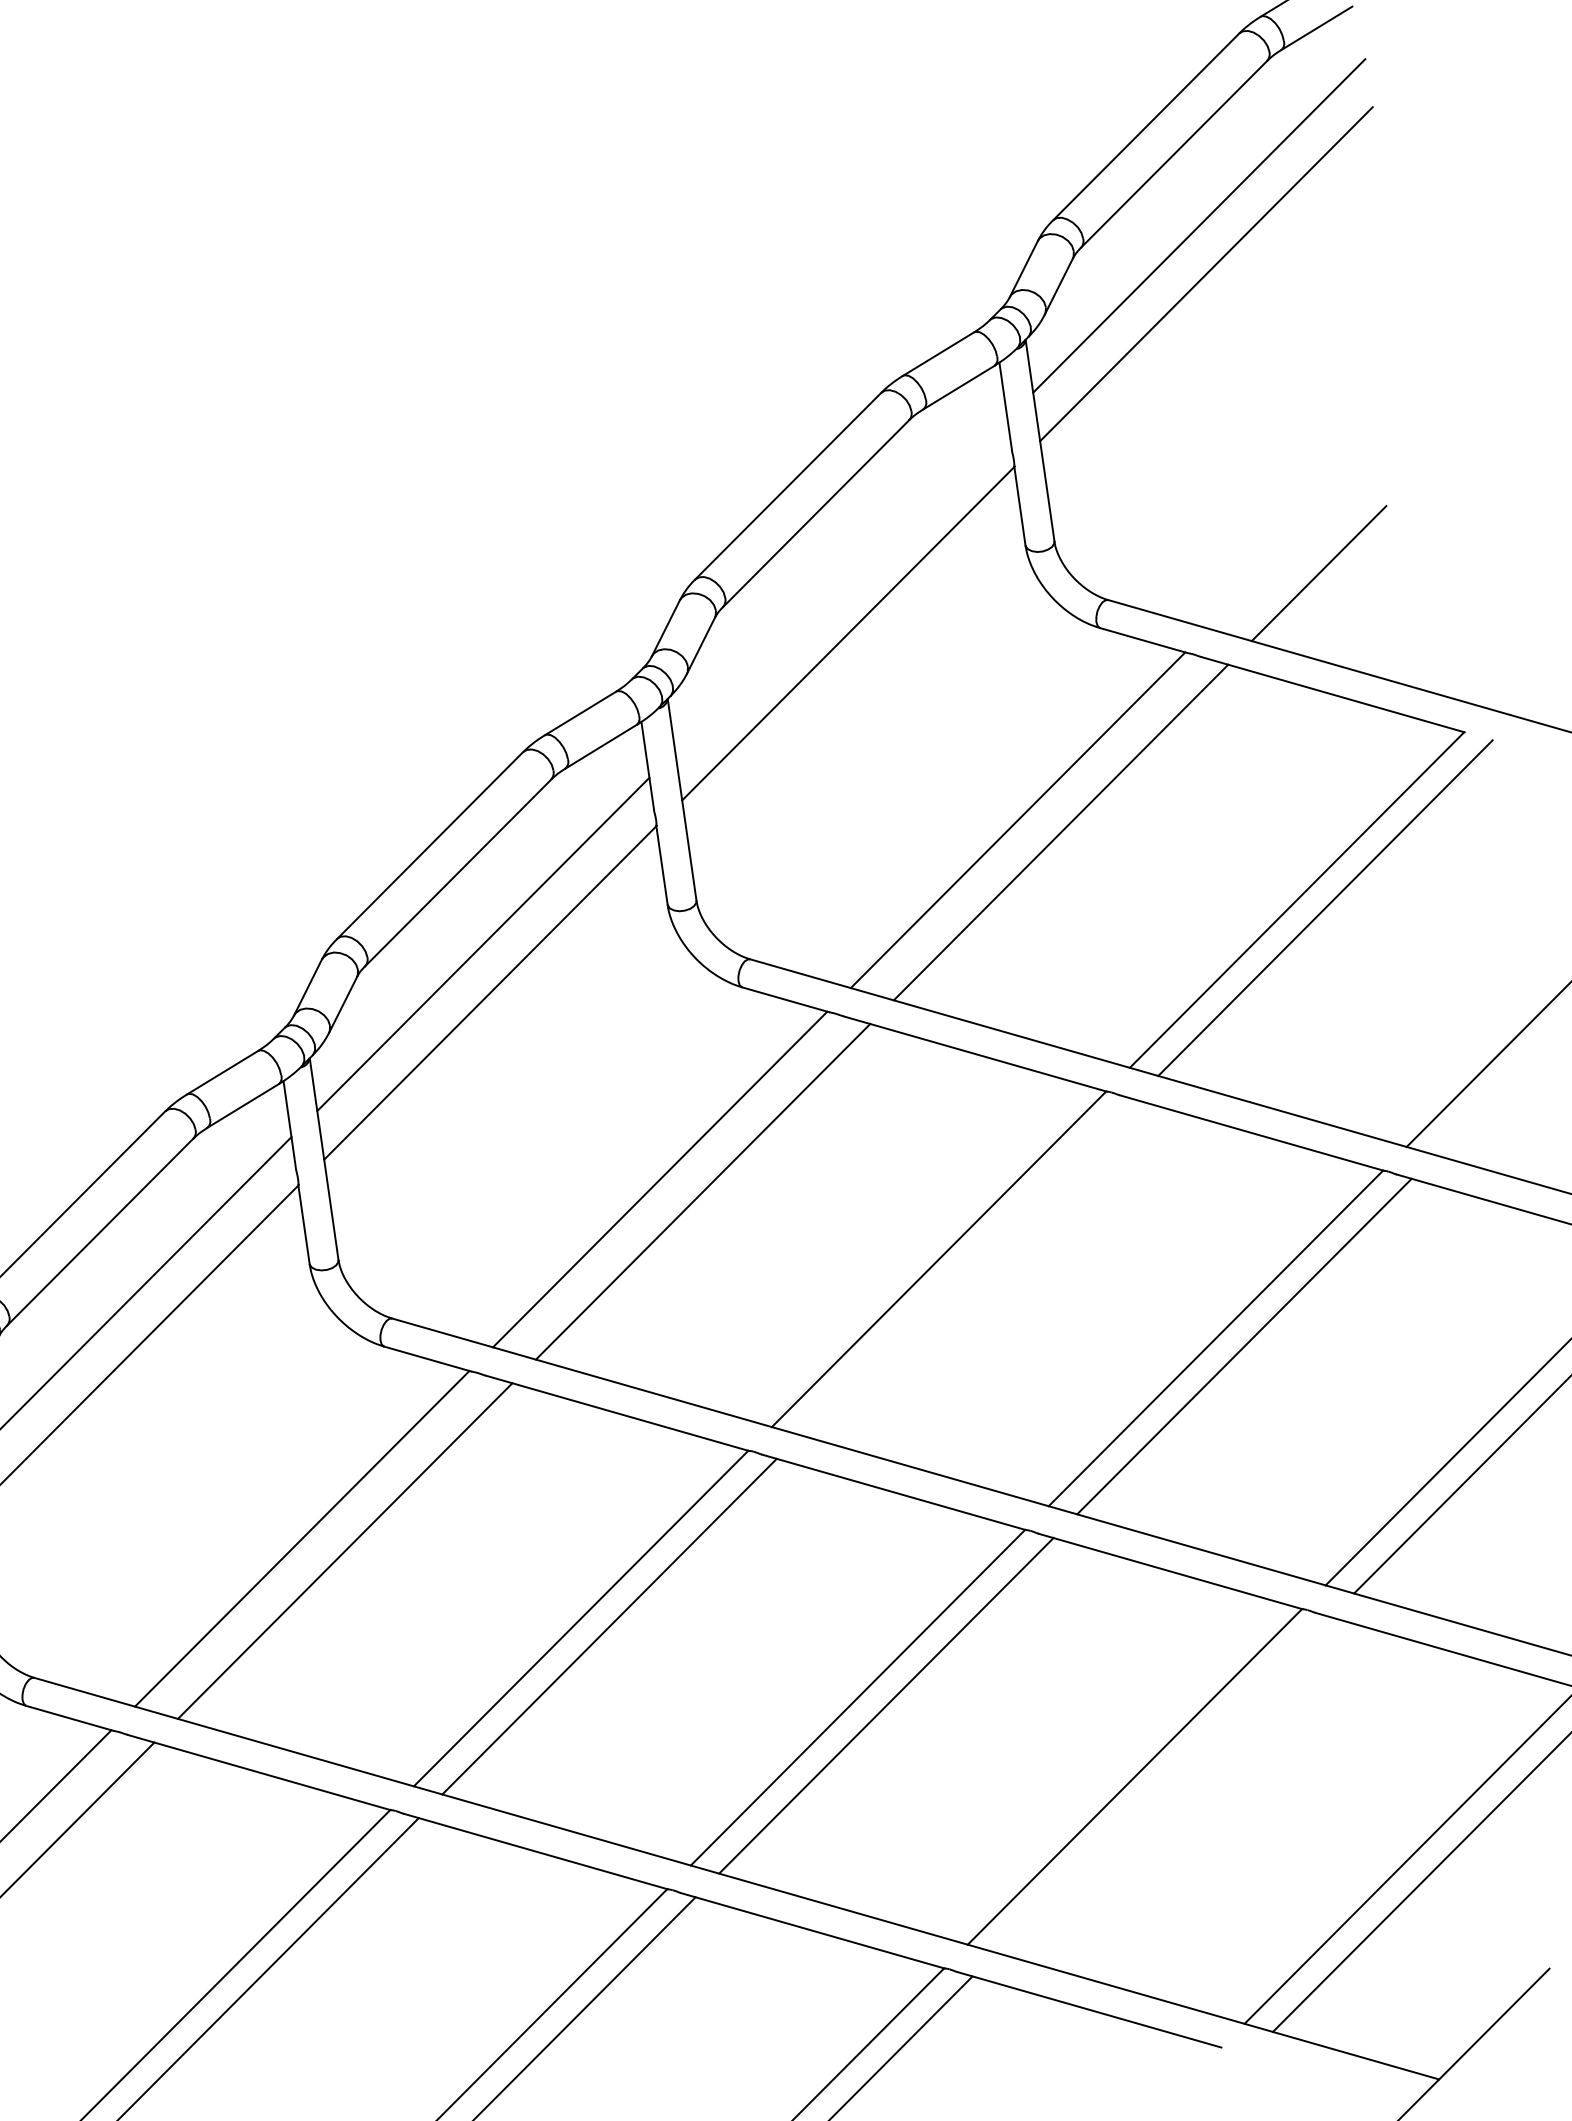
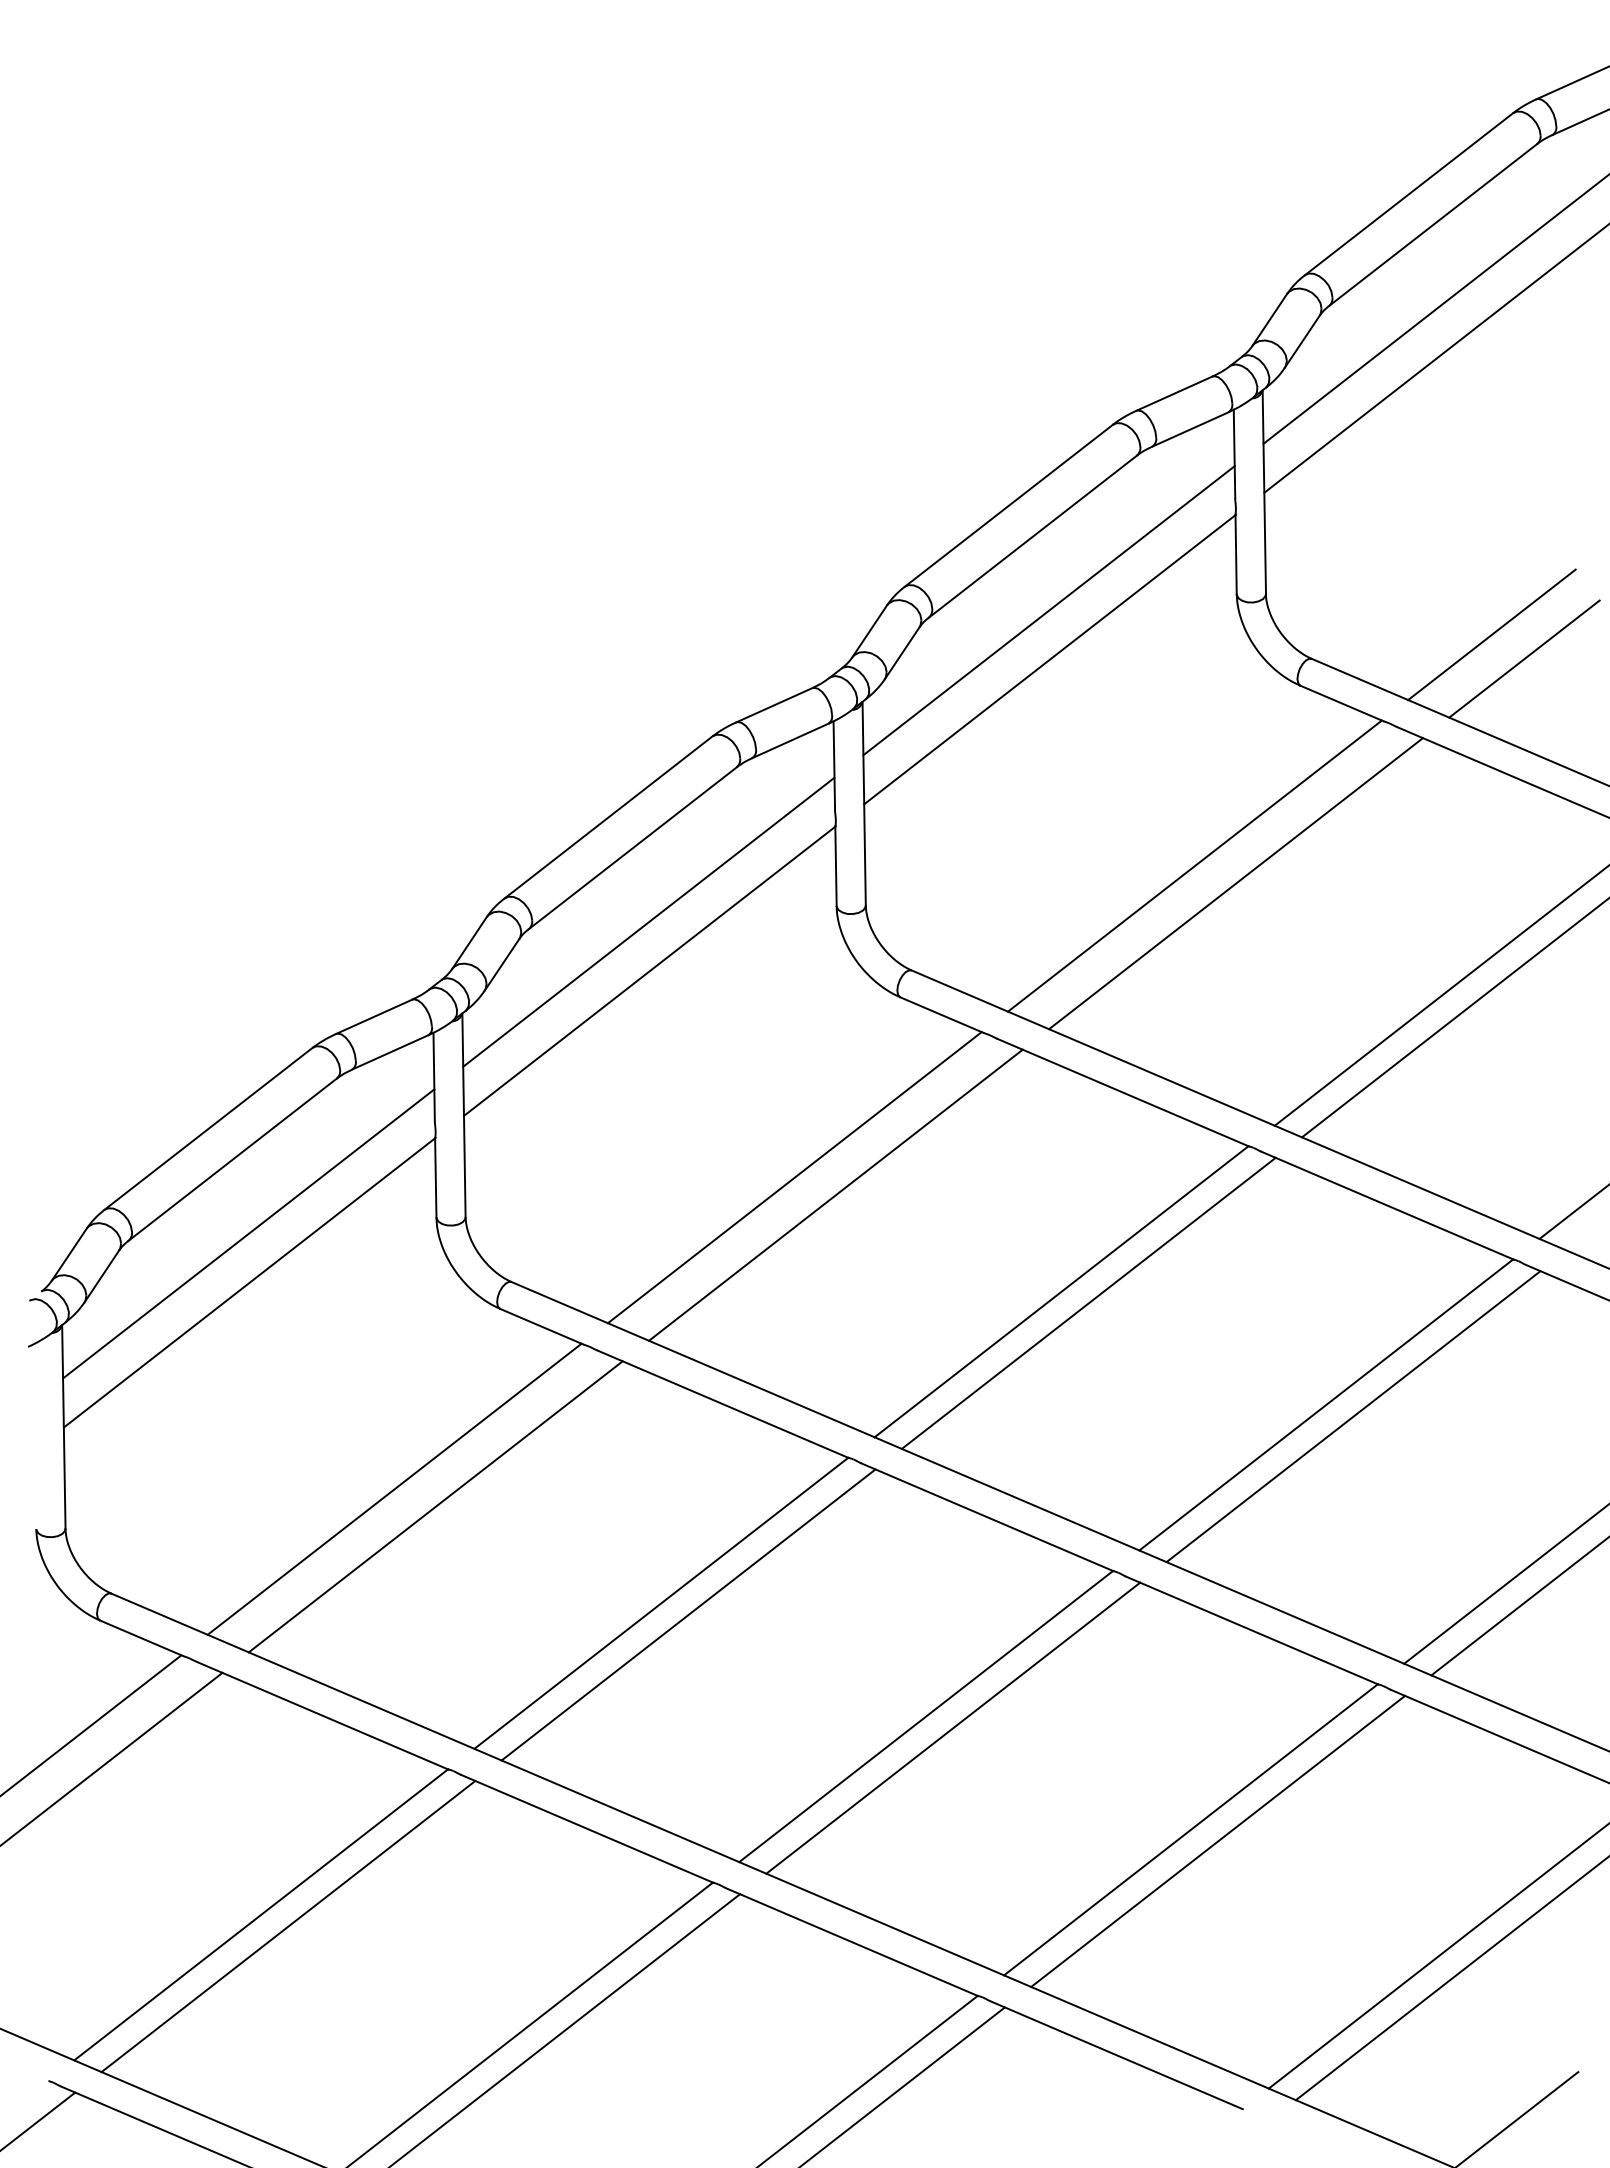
line: (1283, 553) -> (1491, 634), added
line: (840, 585) -> (1048, 610), added
line: (967, 1266) -> (1088, 1302), added
line: (1163, 1784) -> (1218, 1840), added

